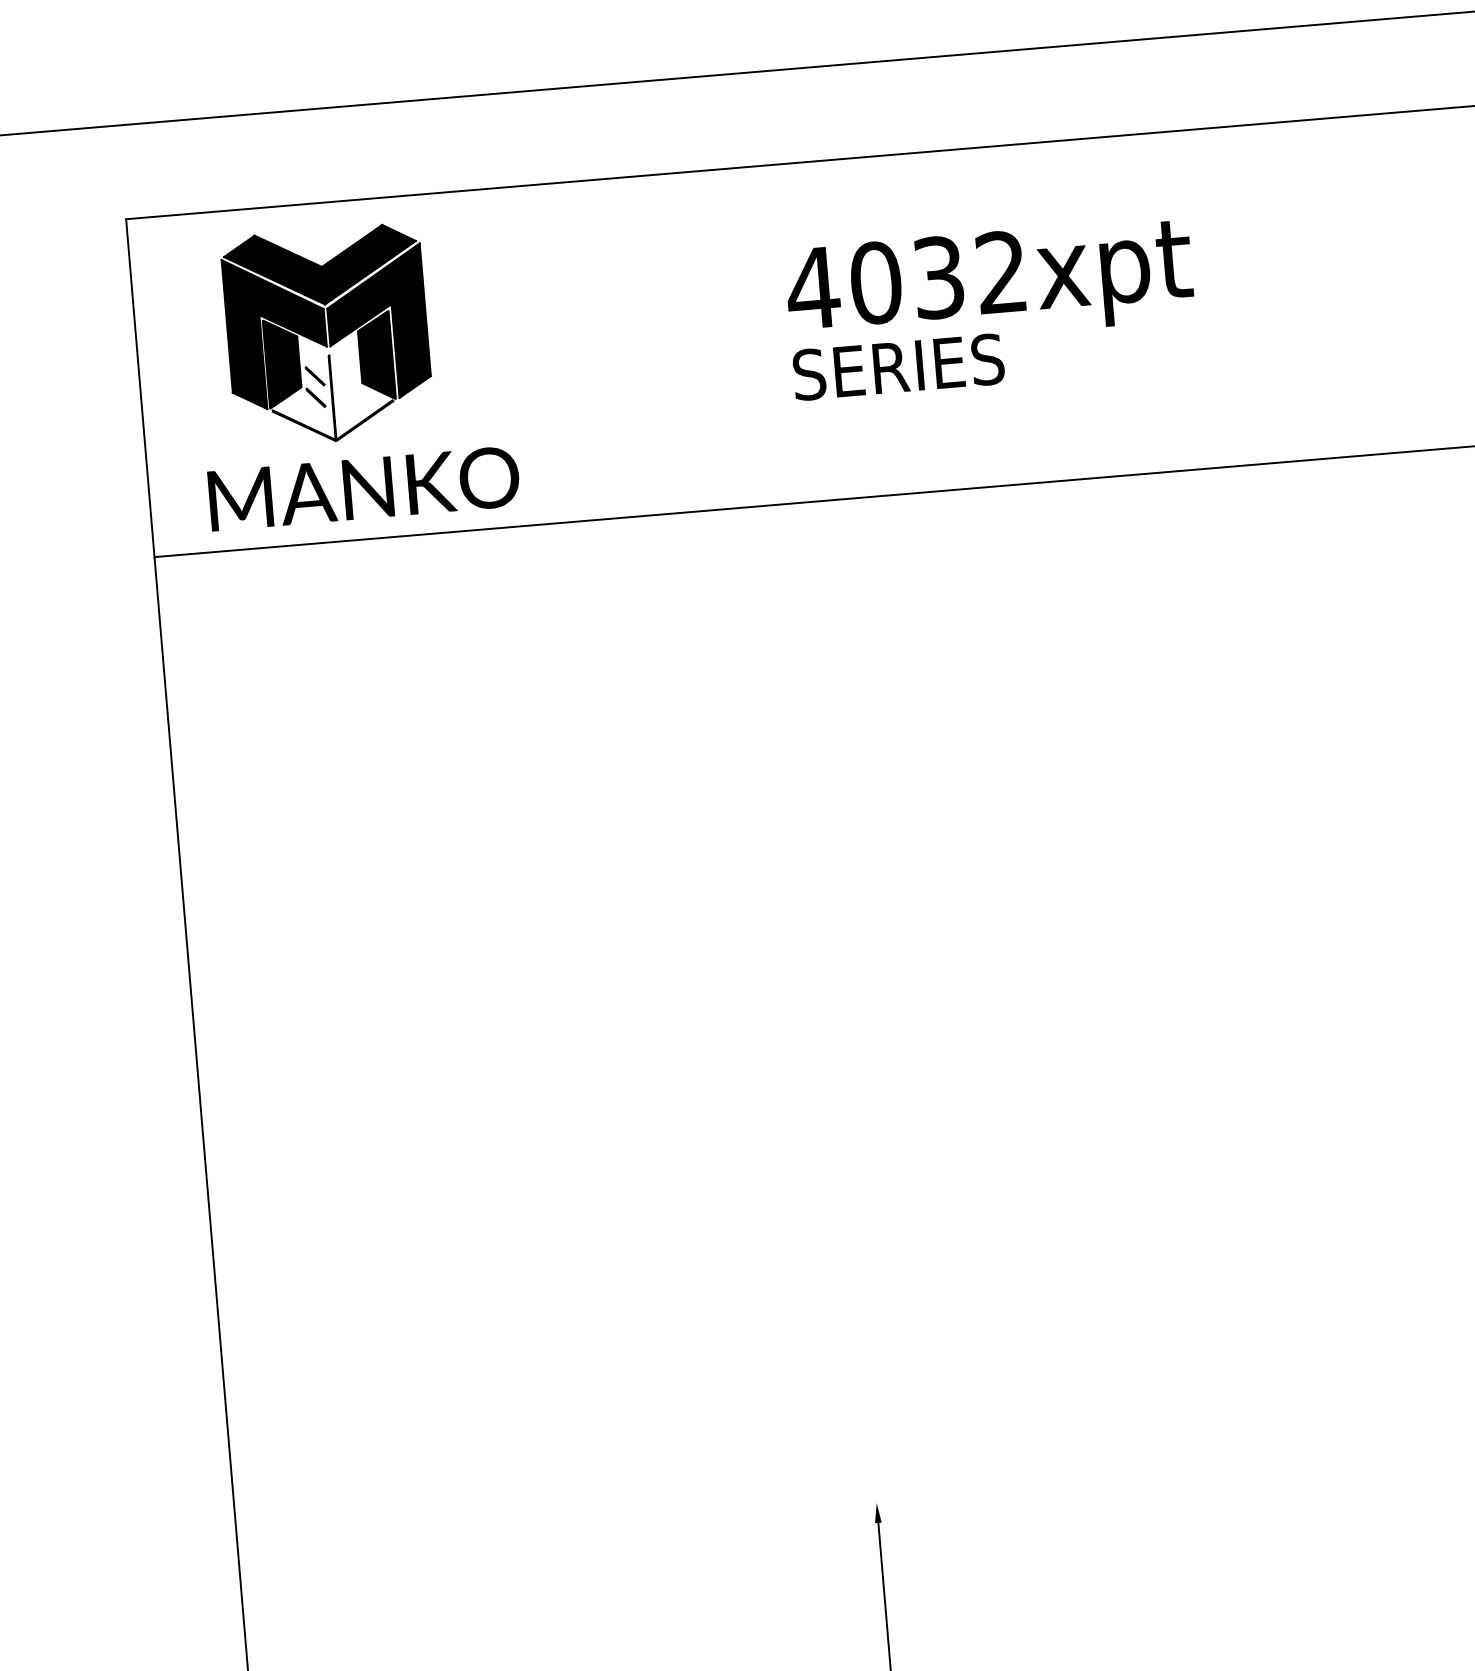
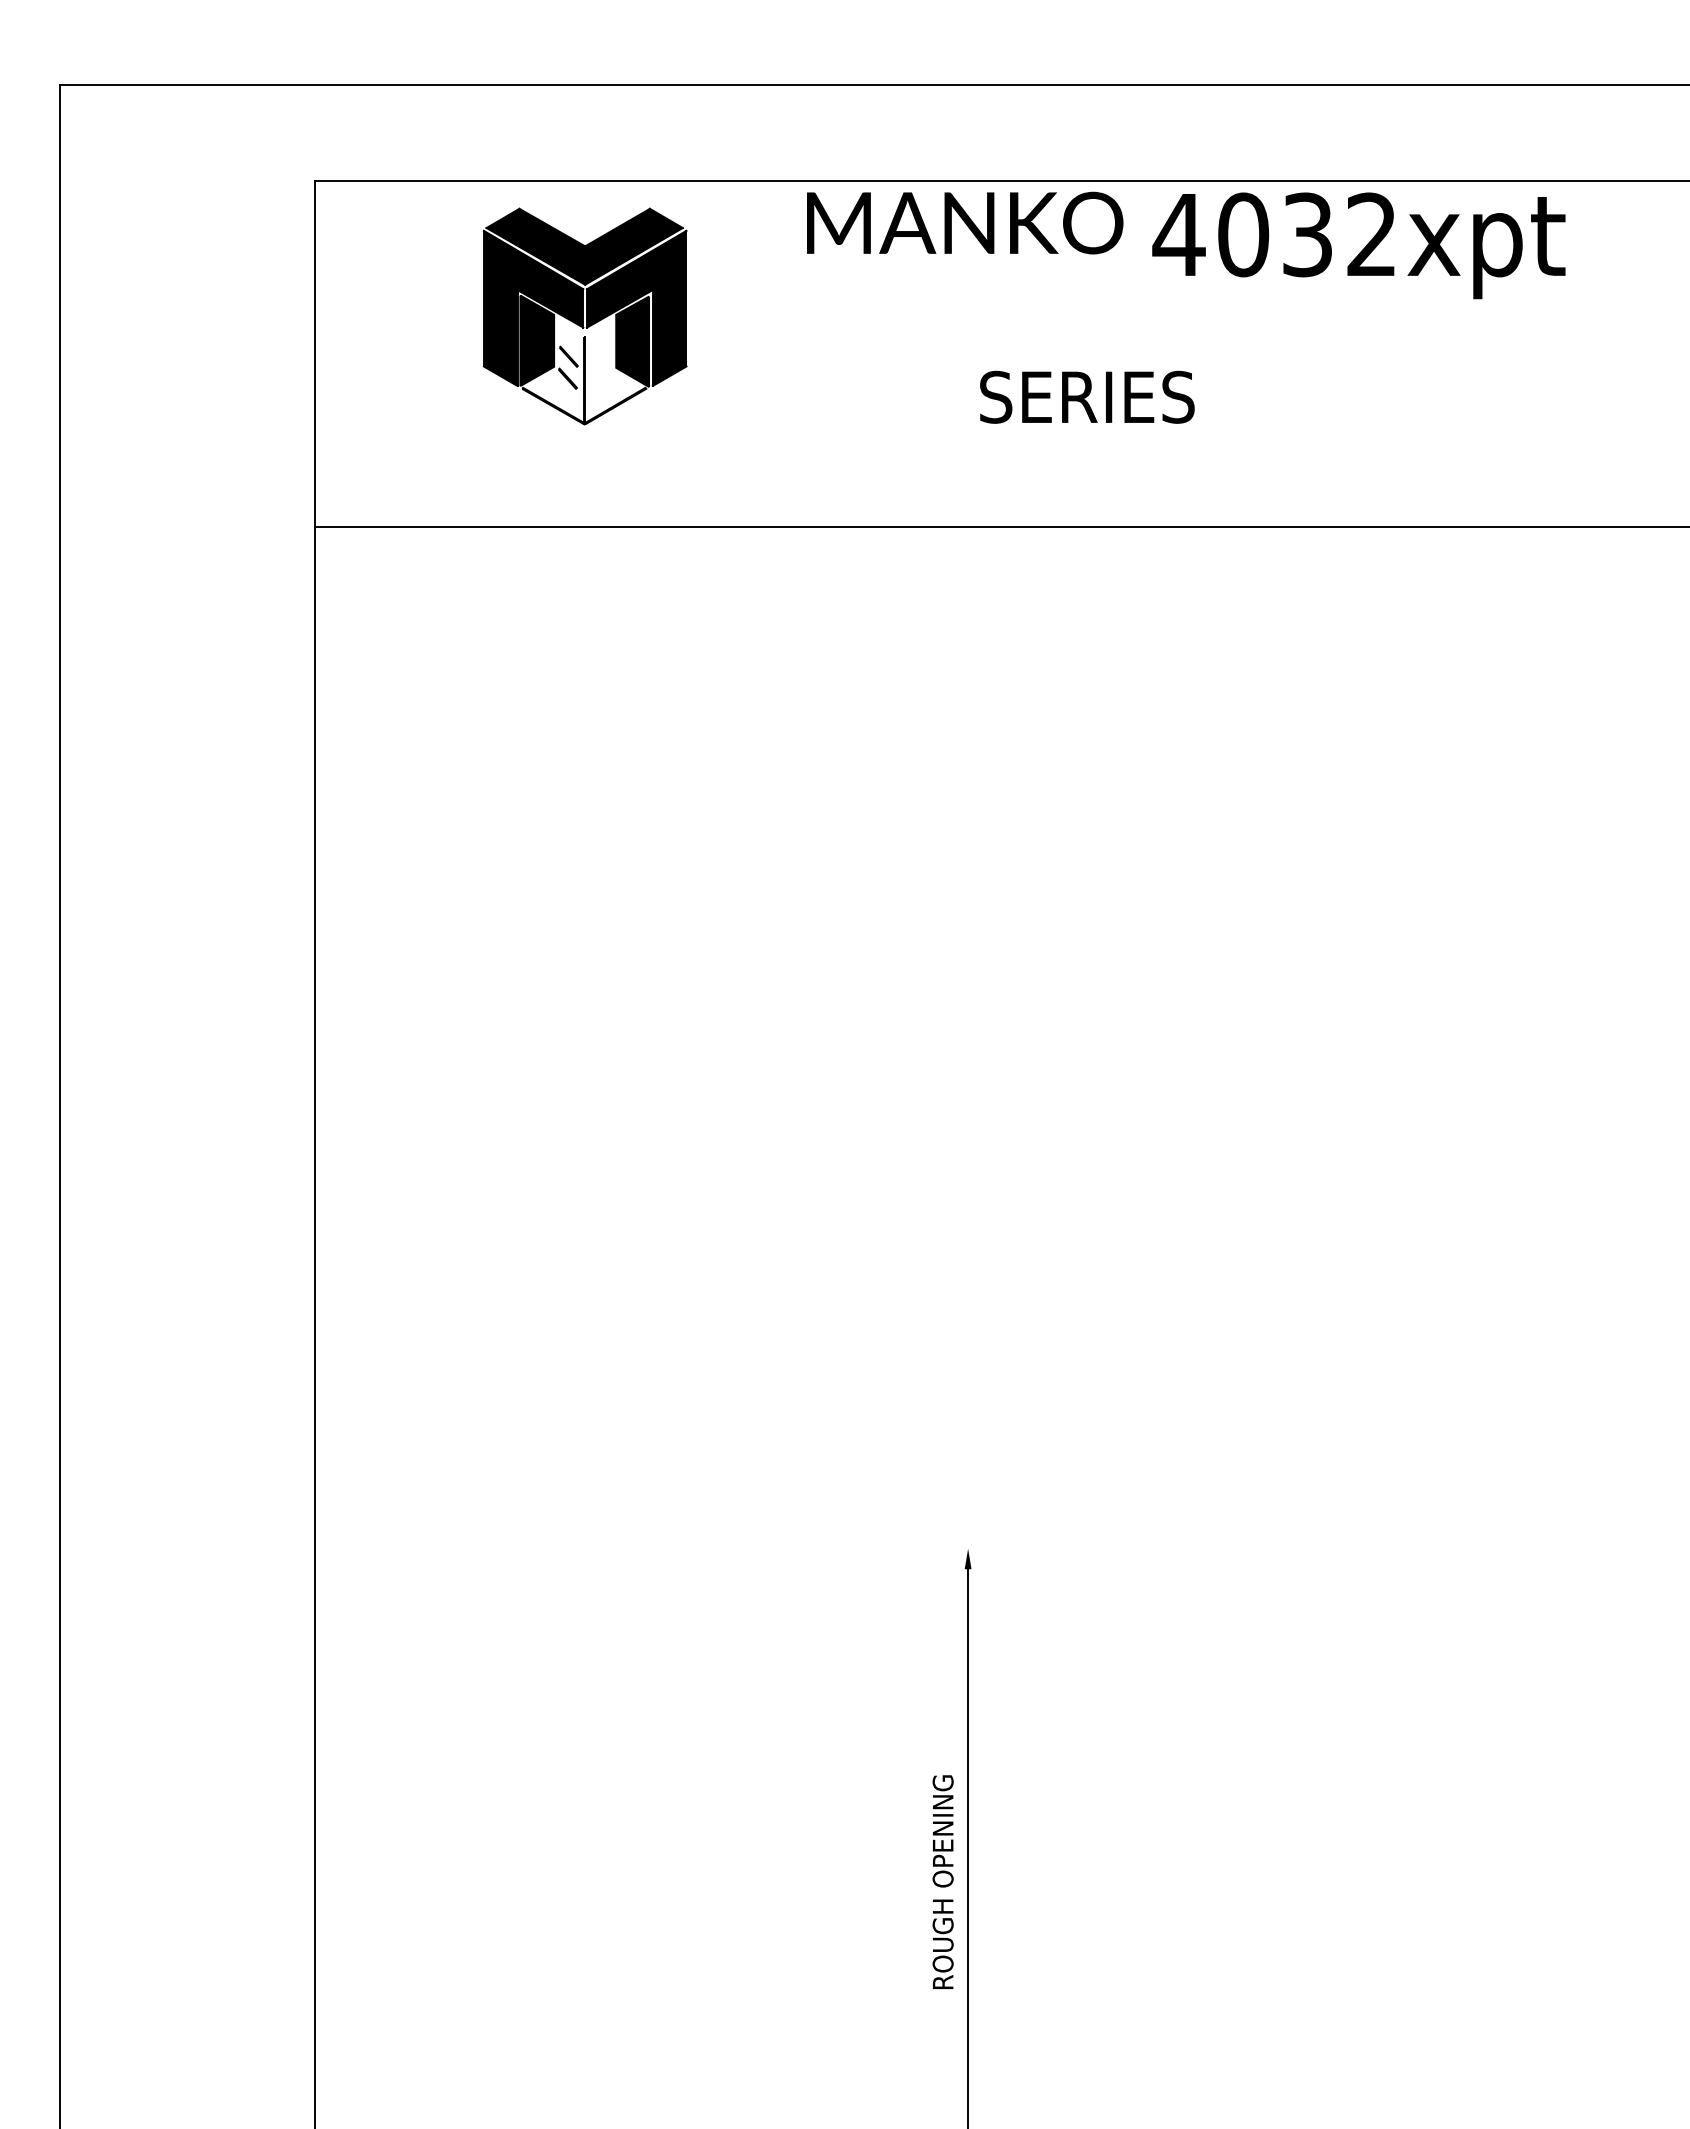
text: (989, 283) -> (1358, 245), moved
part: (327, 335) -> (584, 316), moved
text: (364, 488) -> (965, 222), moved

